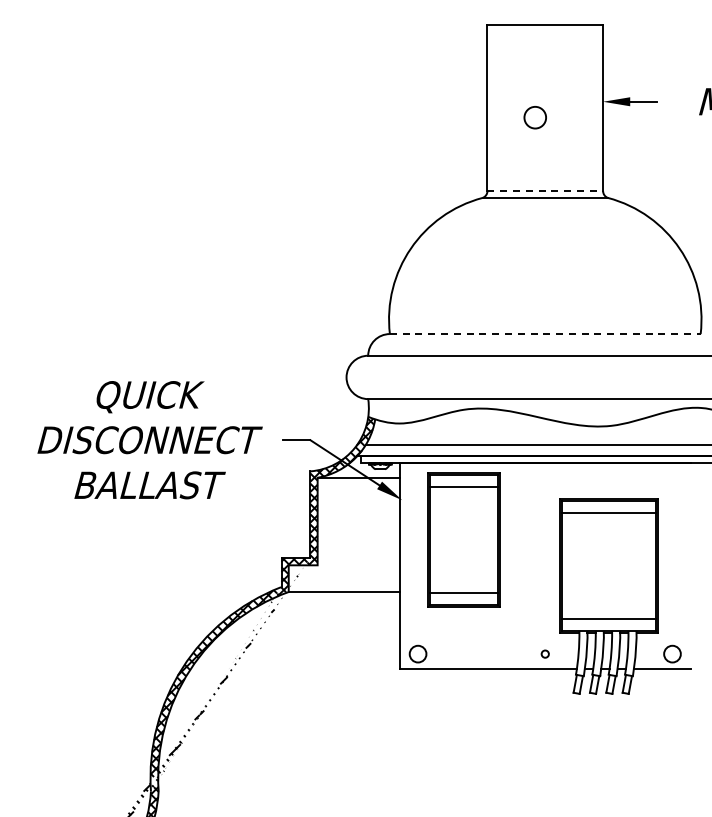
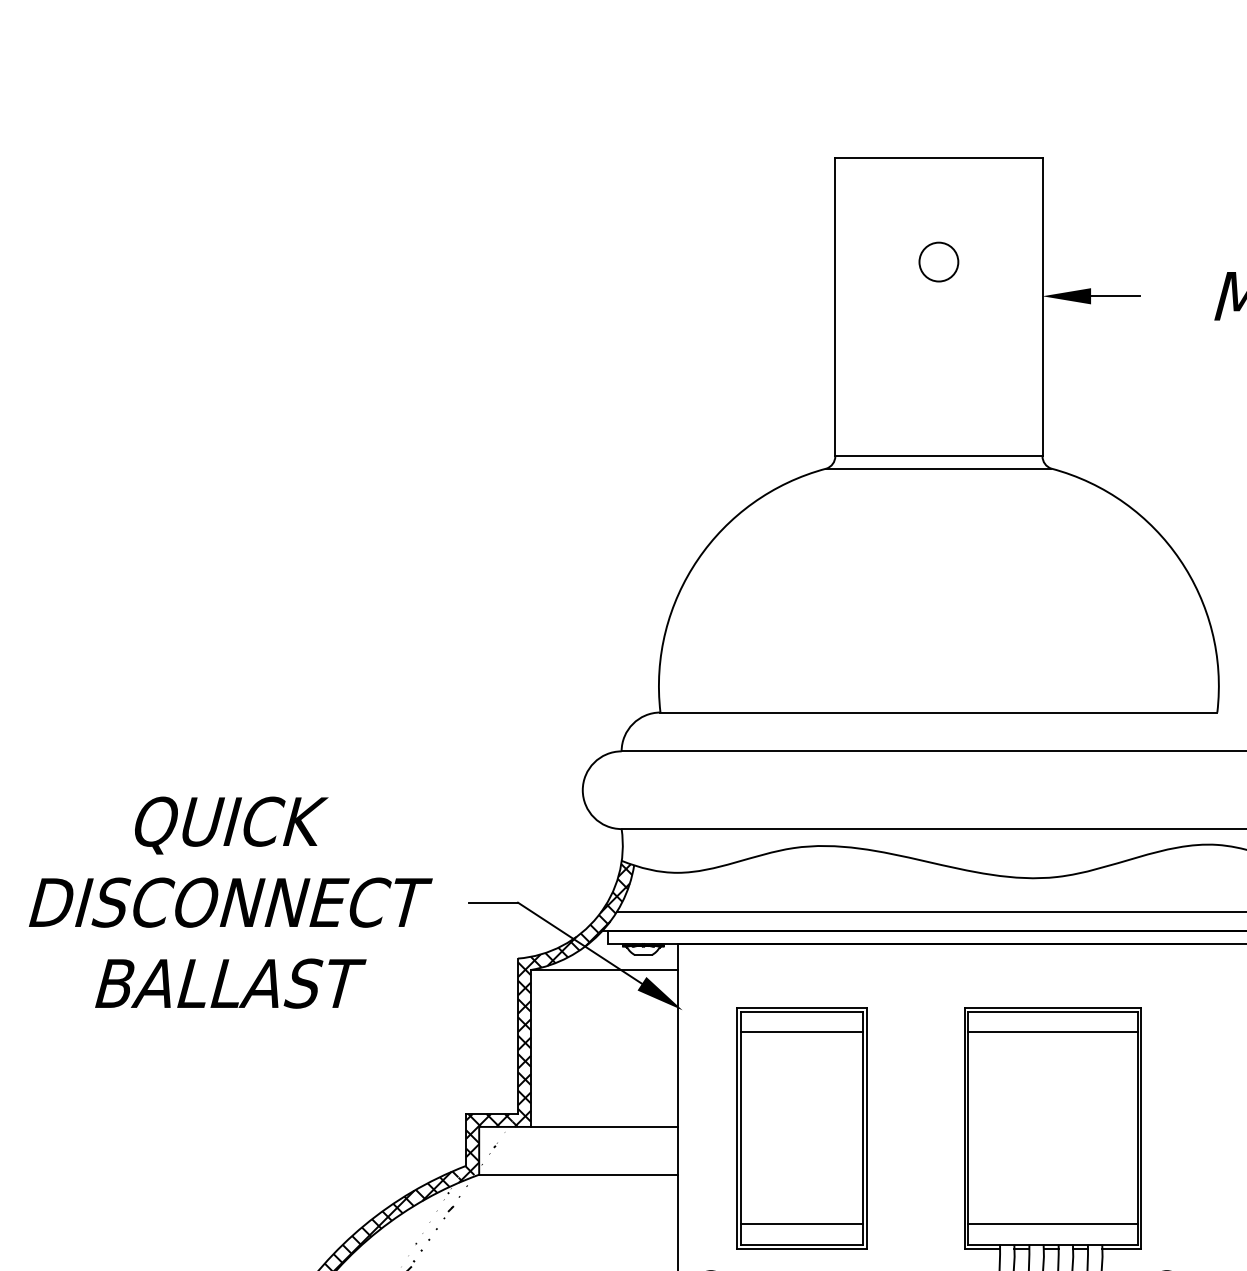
circle: (534, 117) -> (937, 261), moved
line: (545, 191) -> (939, 457), dashed -> solid
line: (545, 334) -> (939, 713), dashed -> solid
part: (463, 539) -> (801, 1127), moved
line: (358, 565) -> (604, 1127), added

